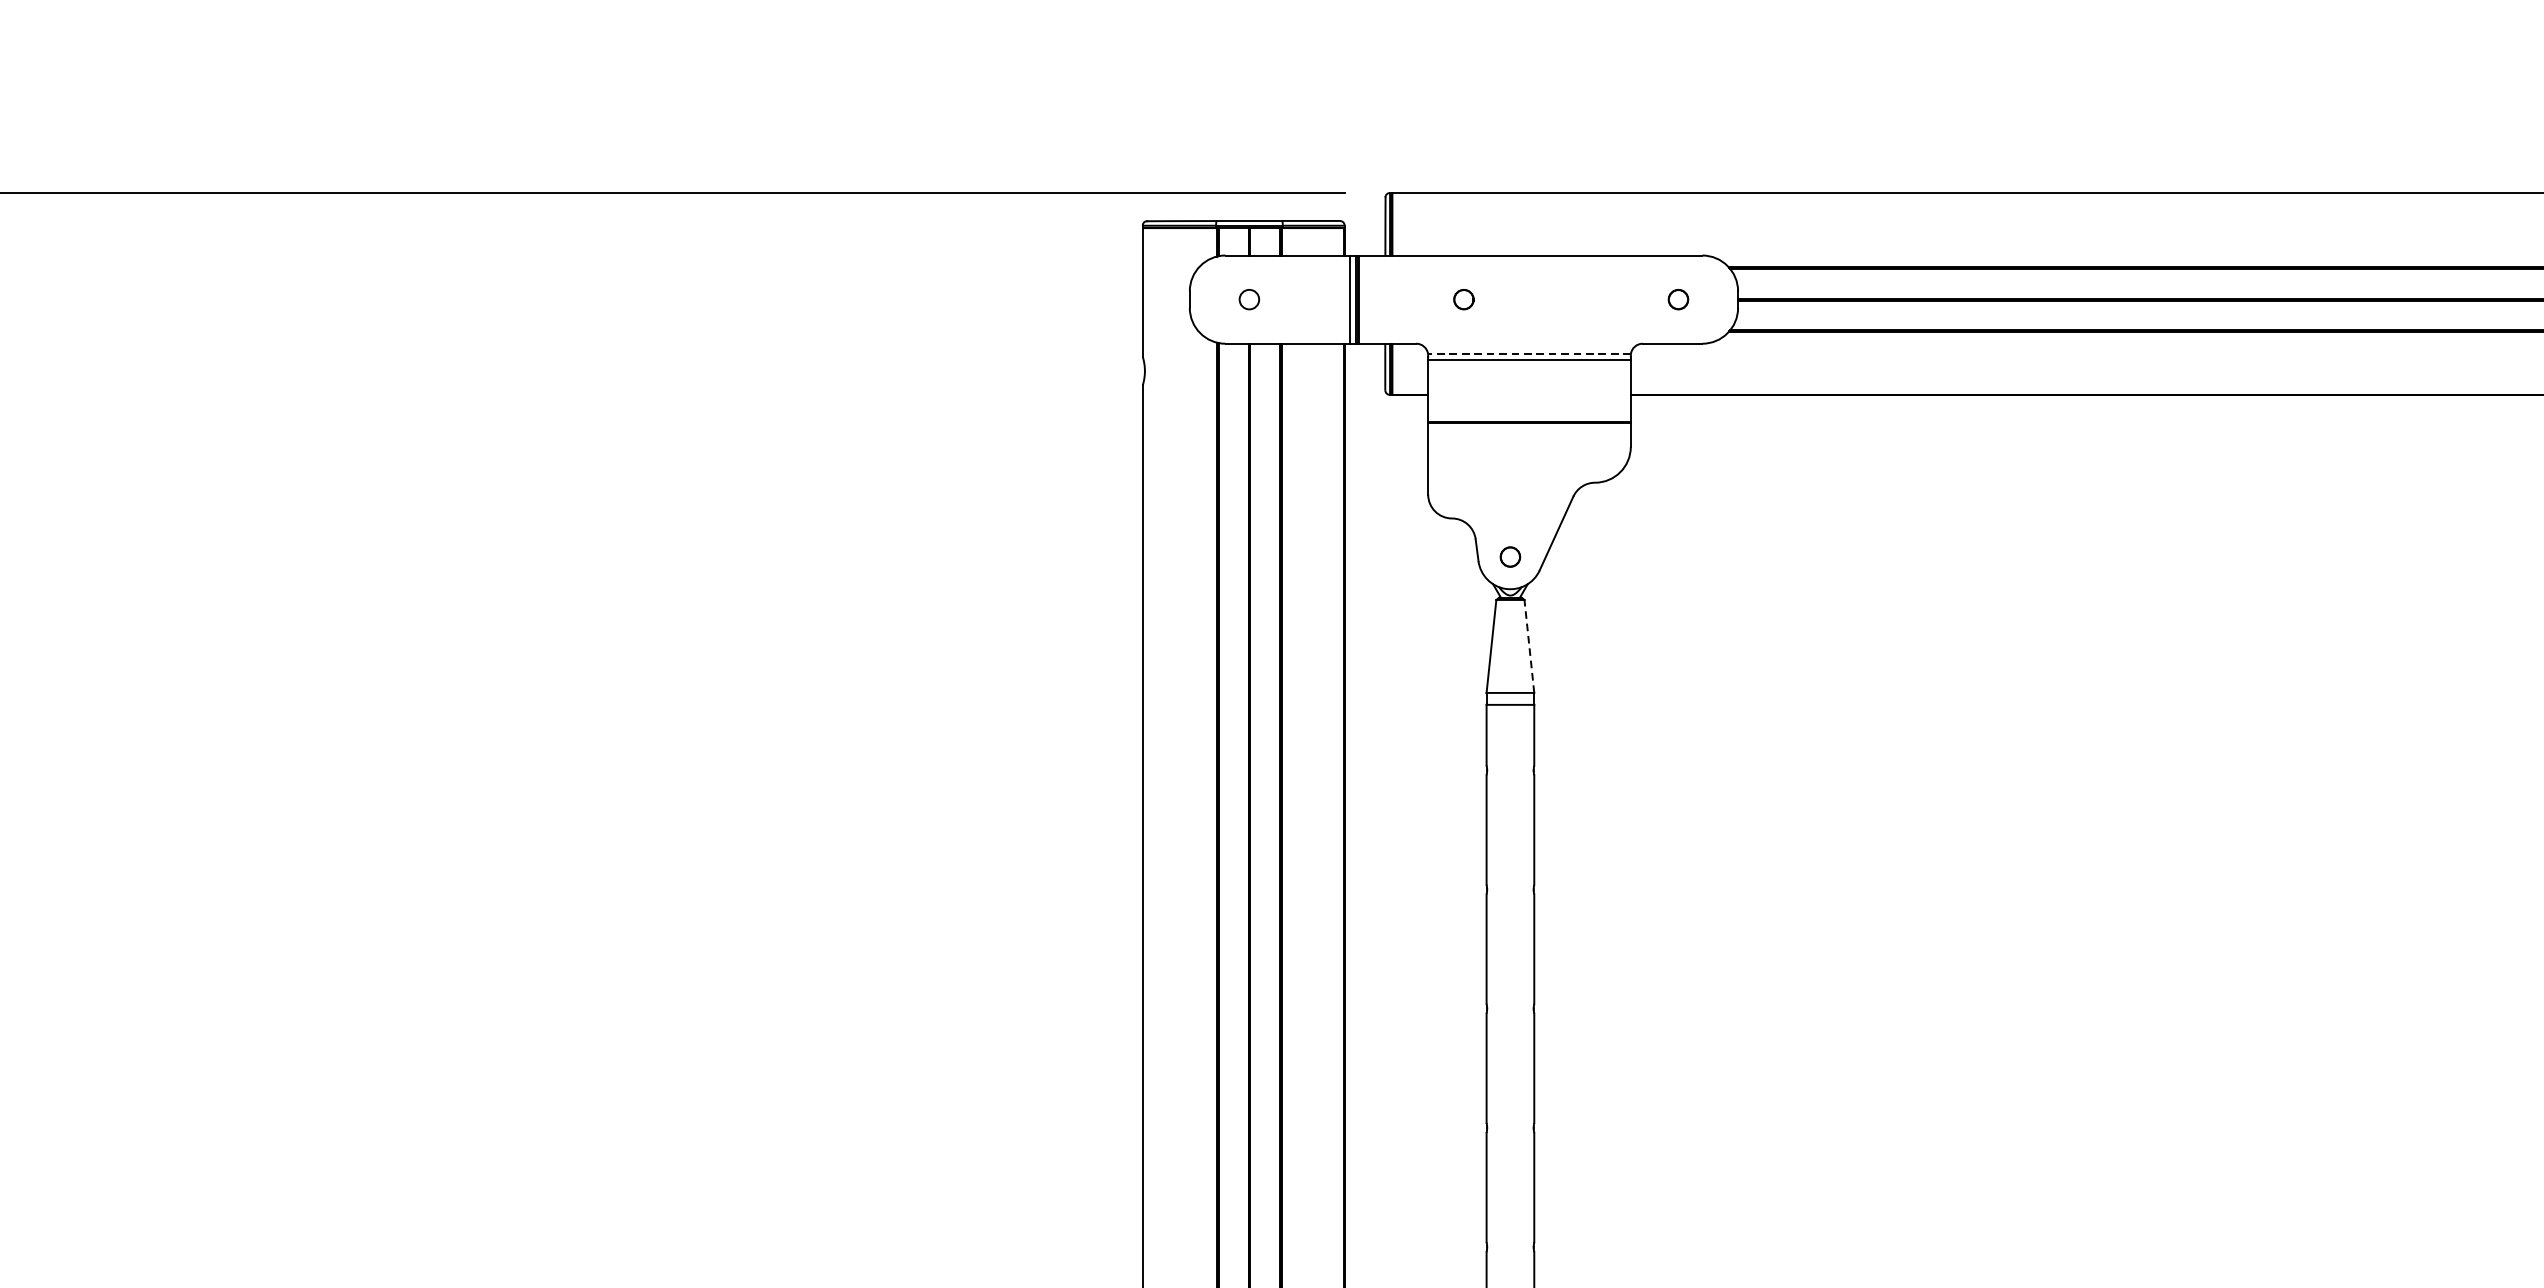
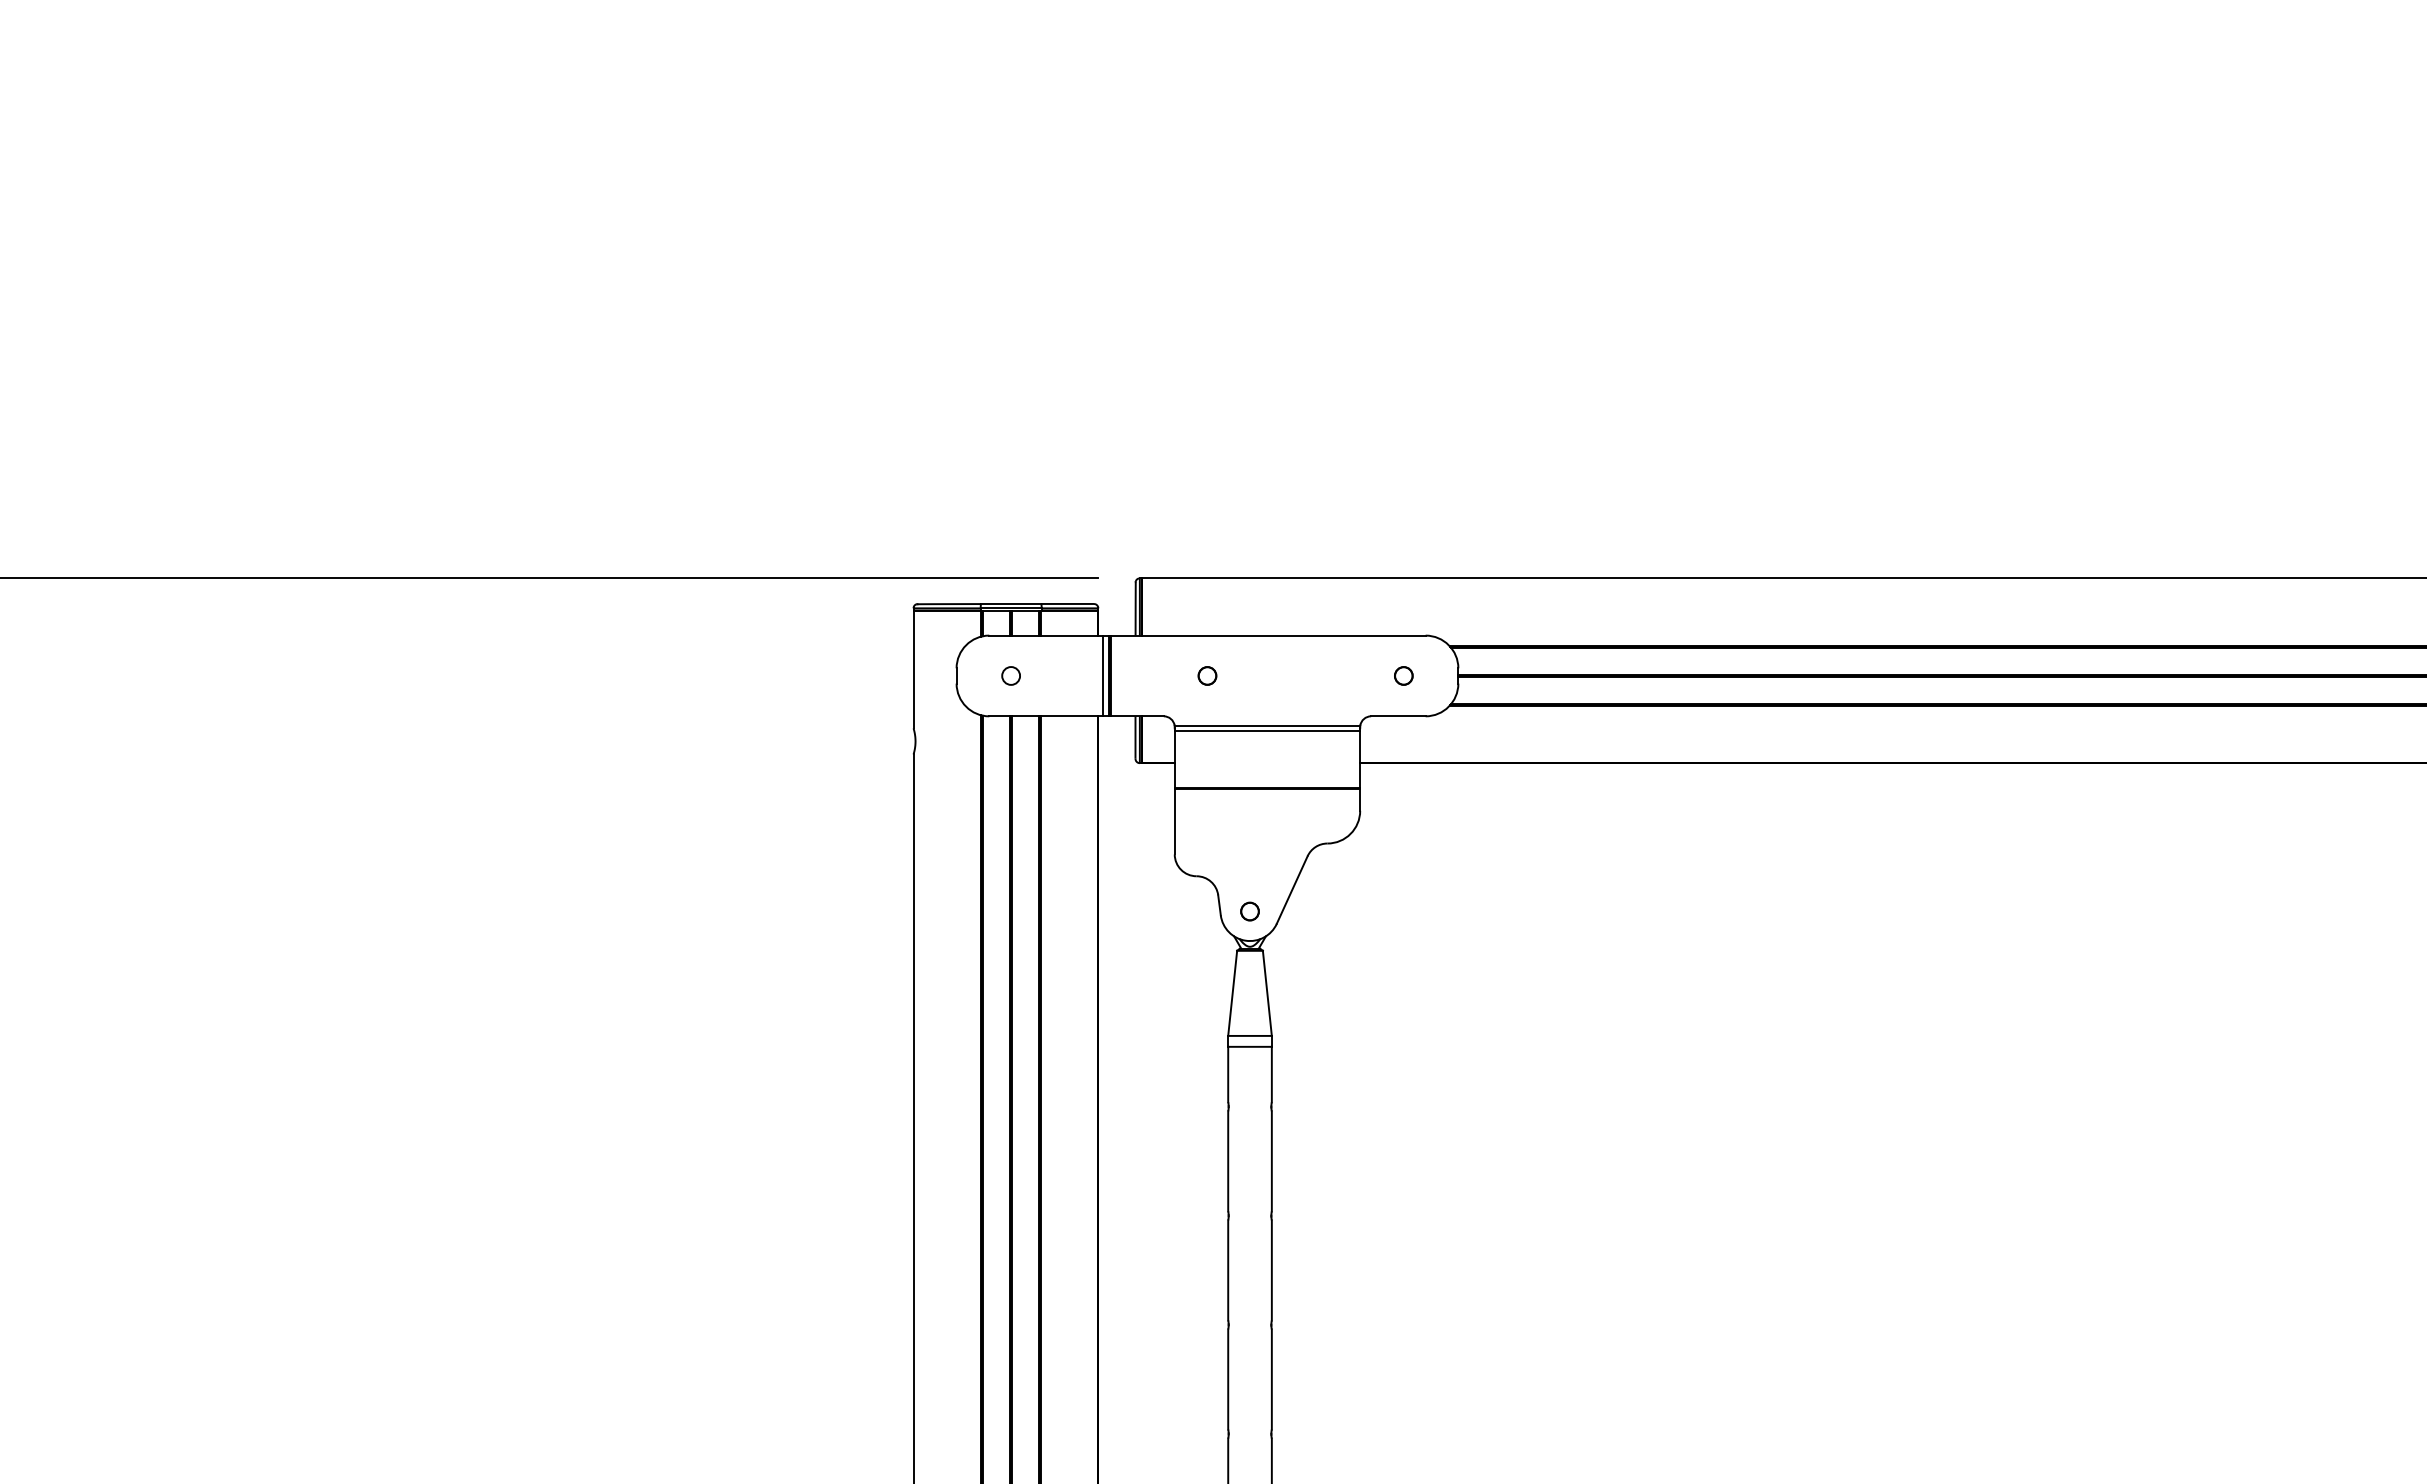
line: (1529, 353) -> (1267, 725), dashed -> solid
line: (1529, 646) -> (1267, 993), dashed -> solid

